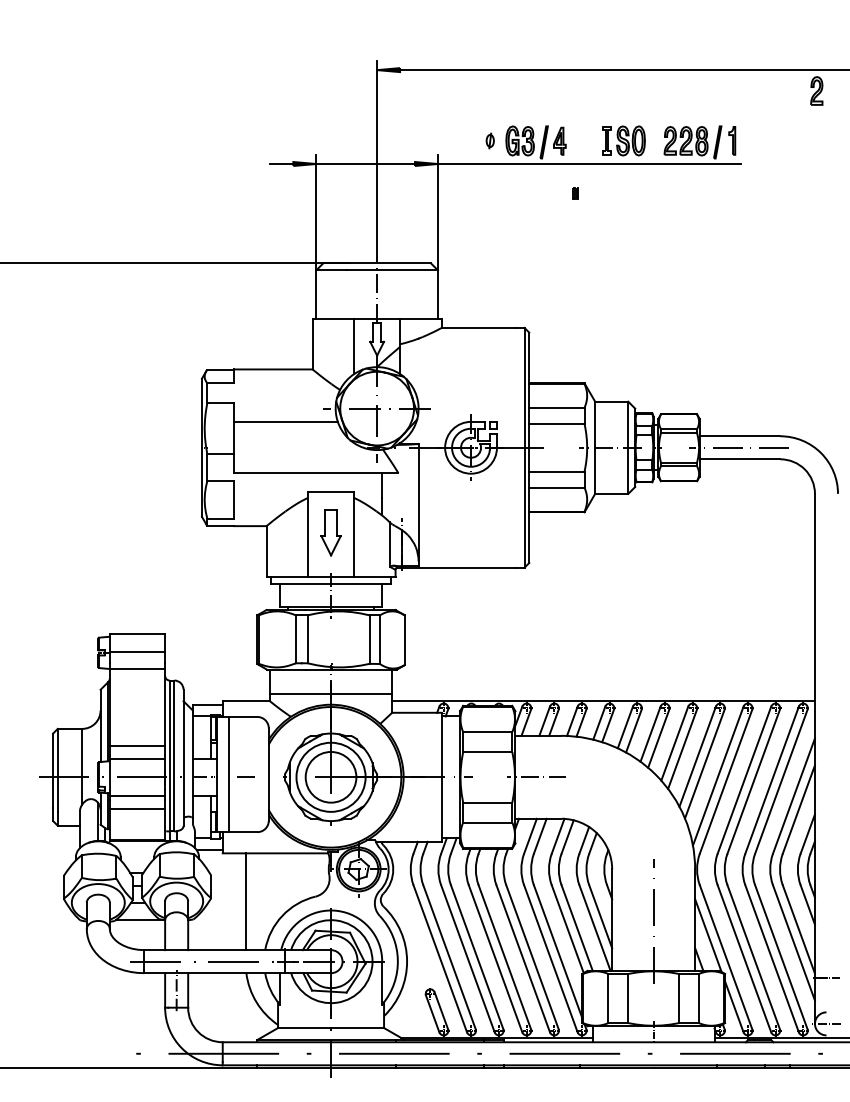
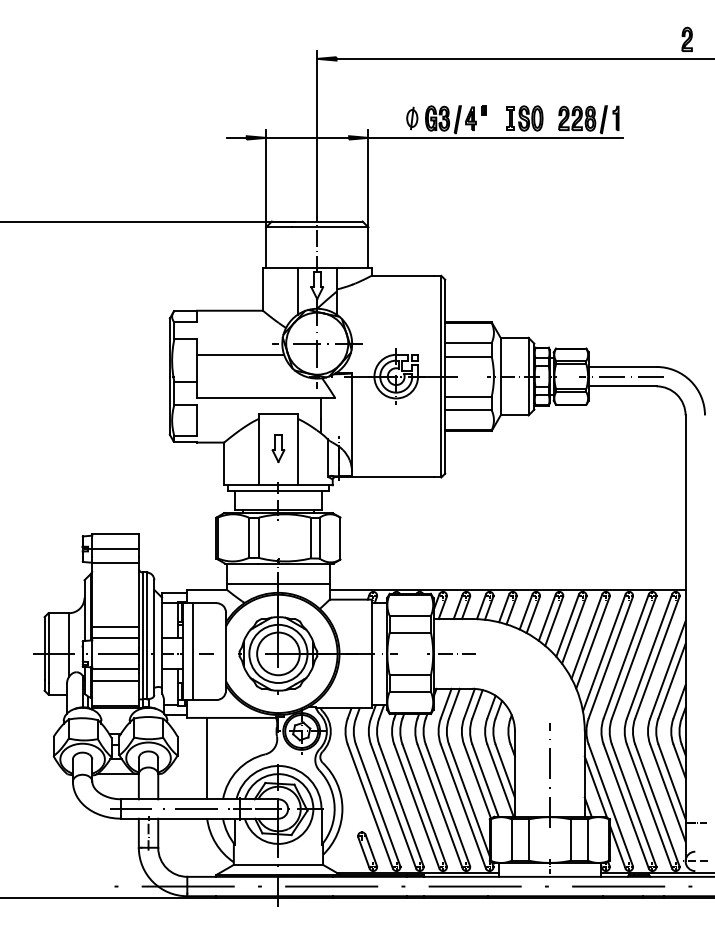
part: (816, 90) -> (686, 39), moved
part: (490, 140) -> (412, 118), size x1.67
part: (575, 193) -> (484, 110), moved
part: (330, 533) -> (277, 448), size x0.71

